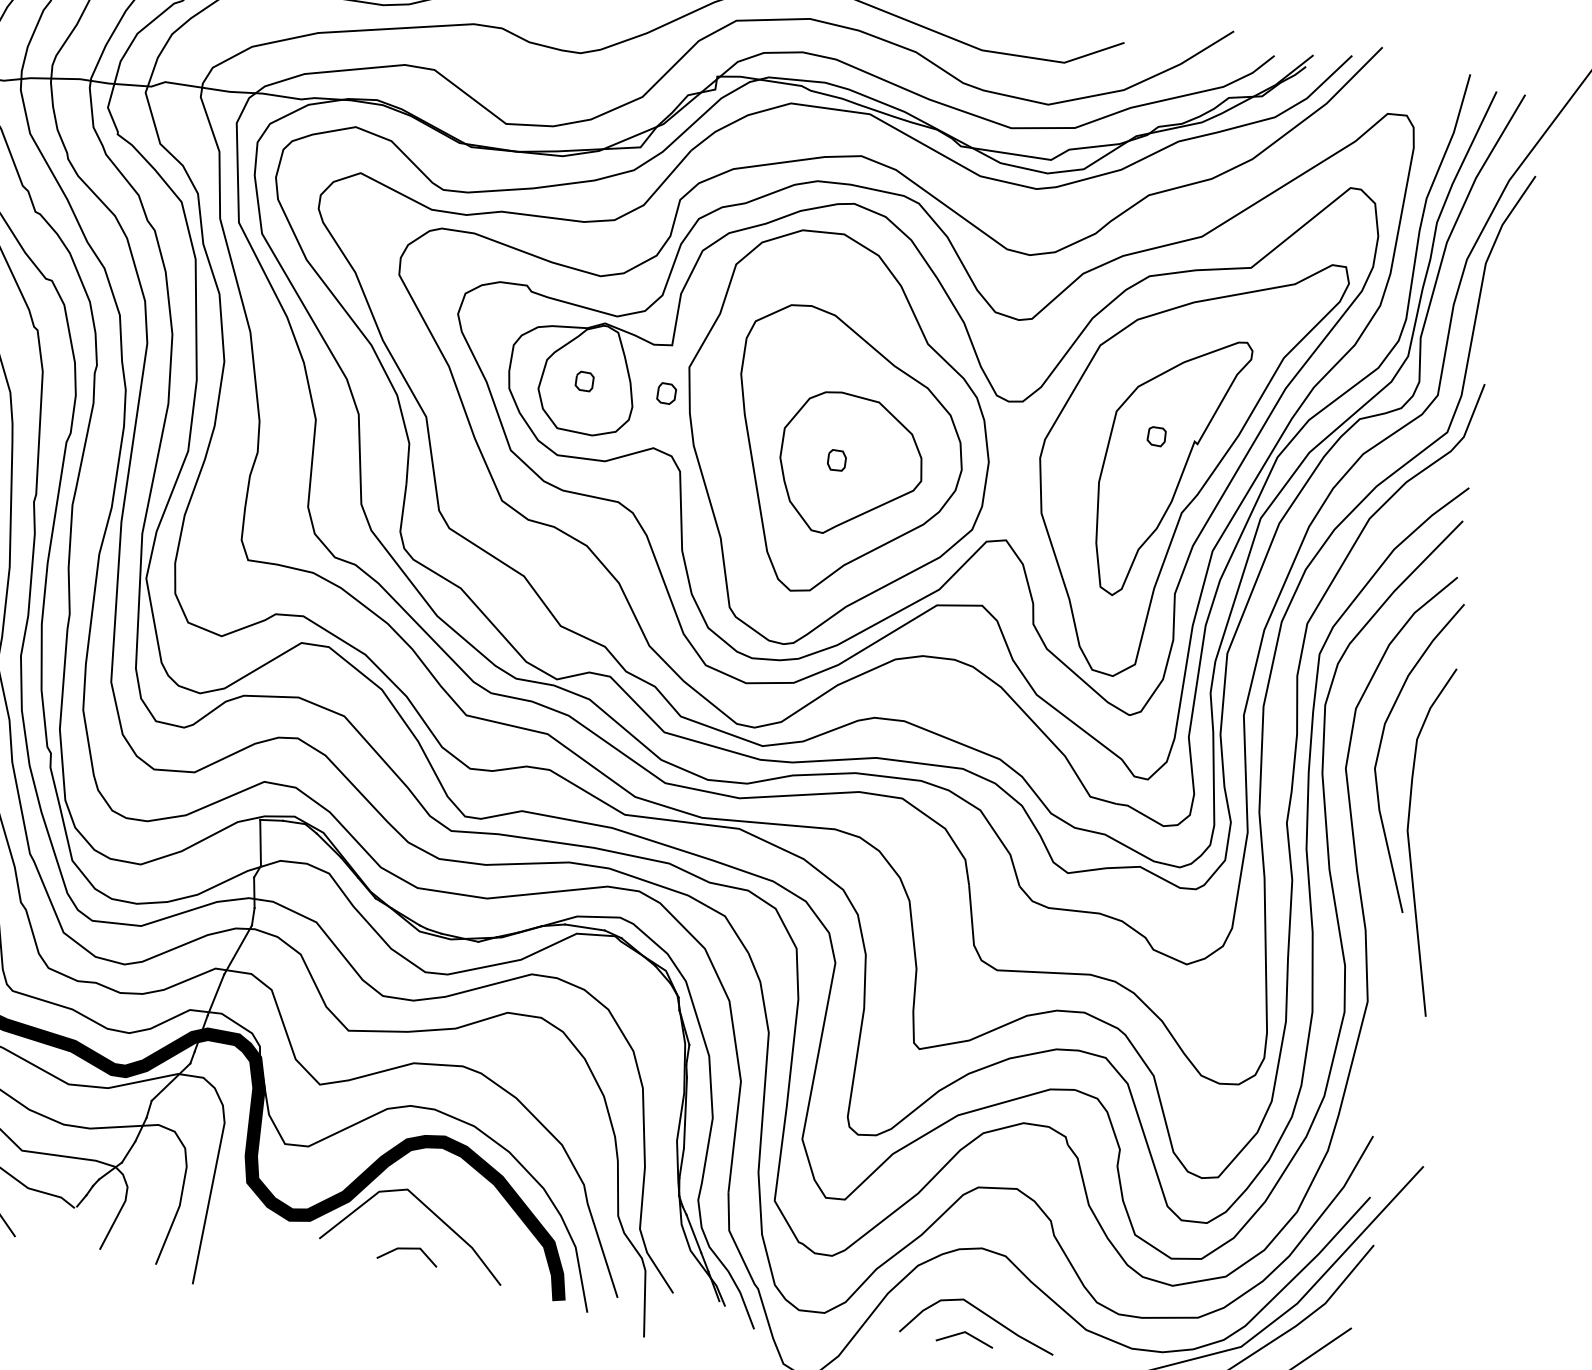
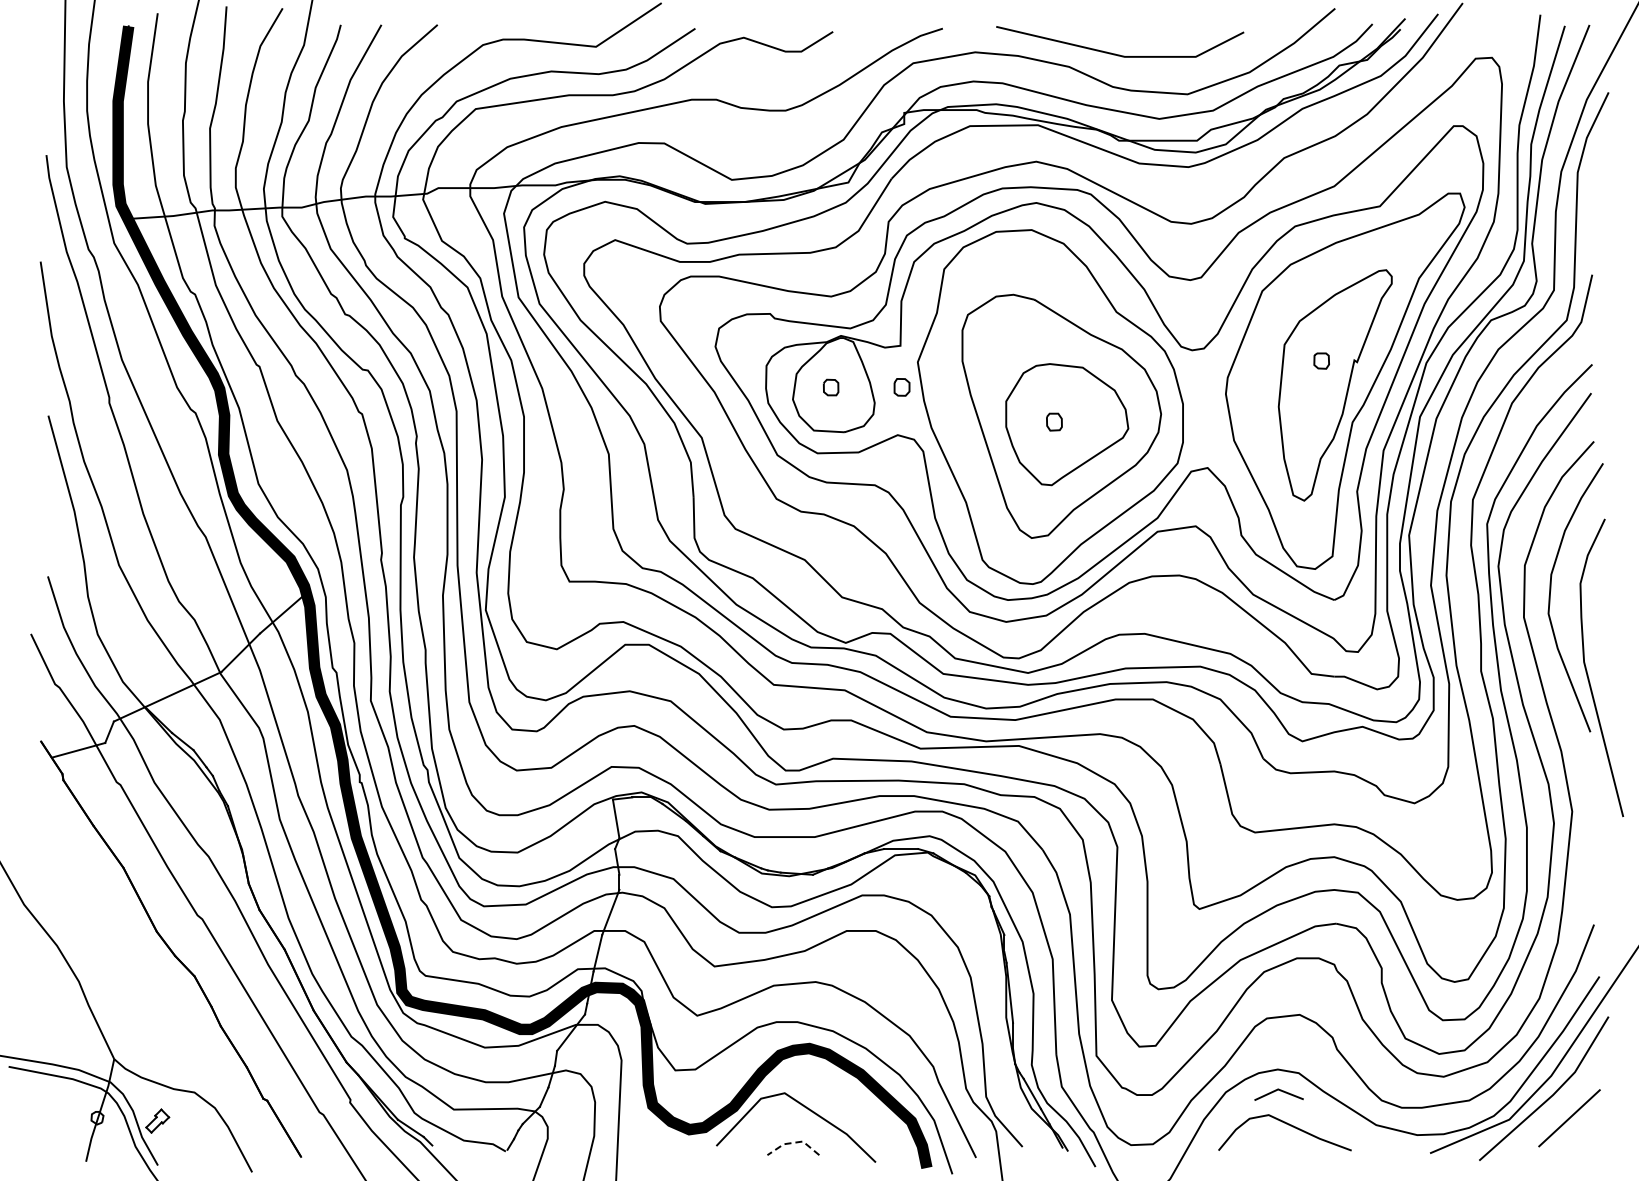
line: (410, 1248) -> (794, 1142), solid -> dashed
line: (962, 1334) -> (1276, 1091), moved

